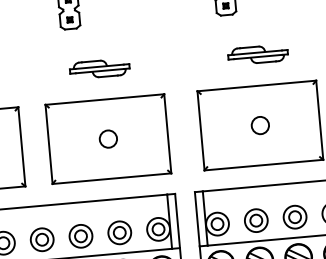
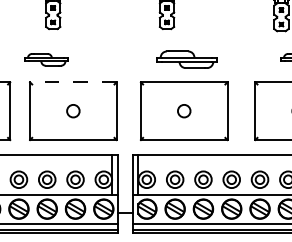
part: (258, 54) -> (187, 59), size x1.4
part: (99, 68) -> (46, 59), moved
line: (103, 99) -> (72, 82), solid -> dashed

